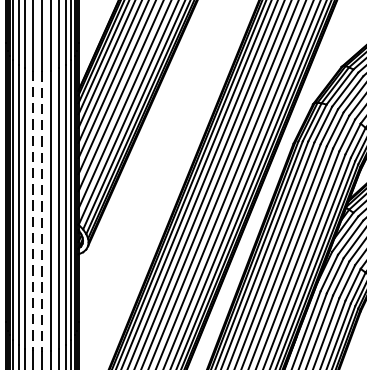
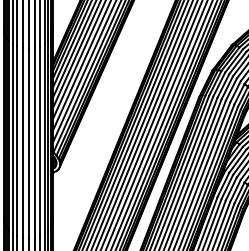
line: (32, 211) -> (22, 143), dashed -> solid
line: (41, 213) -> (28, 144), dashed -> solid

